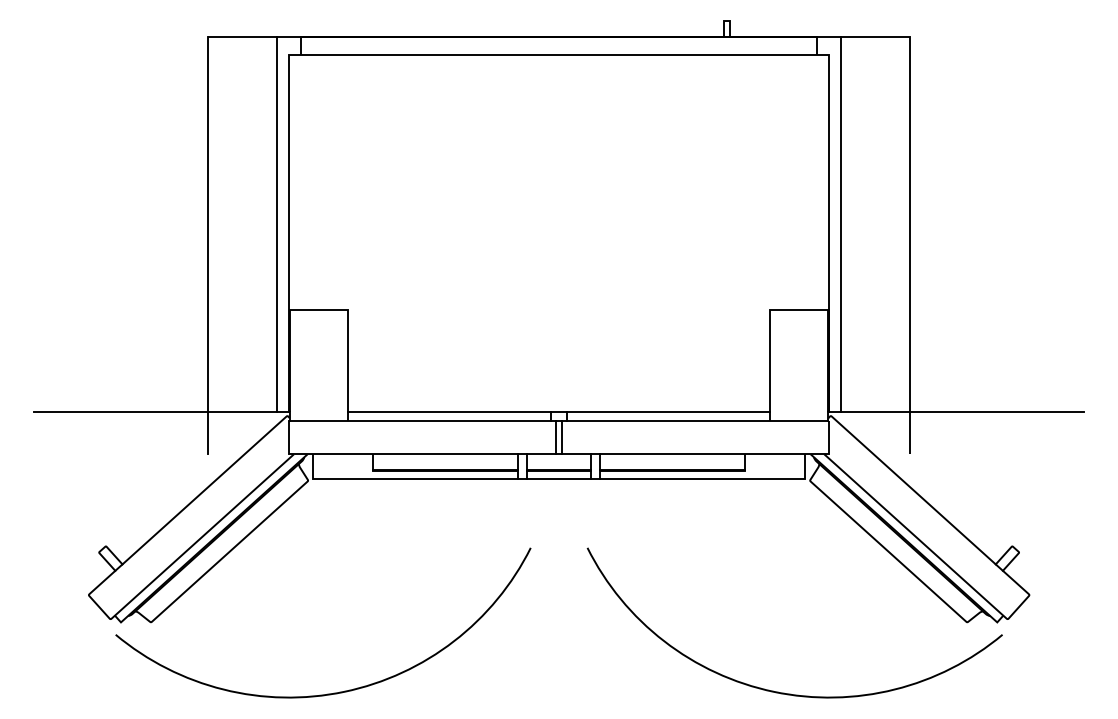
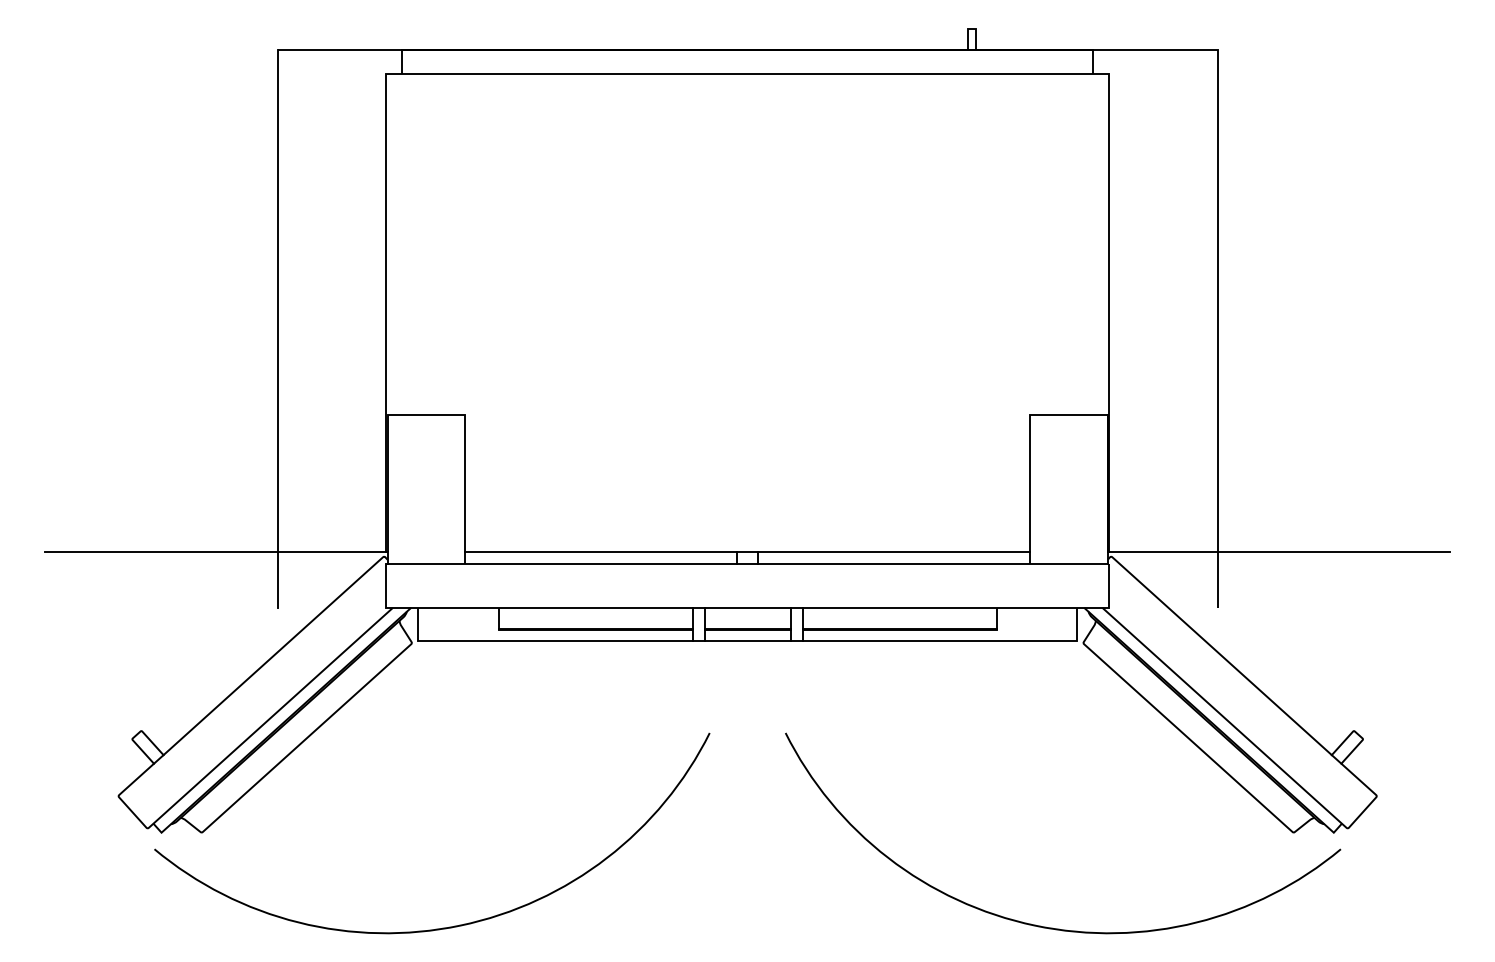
line: (277, 224) -> (370, 300), removed
line: (841, 224) -> (1125, 300), removed
line: (556, 437) -> (743, 585), removed
line: (561, 437) -> (751, 585), removed

